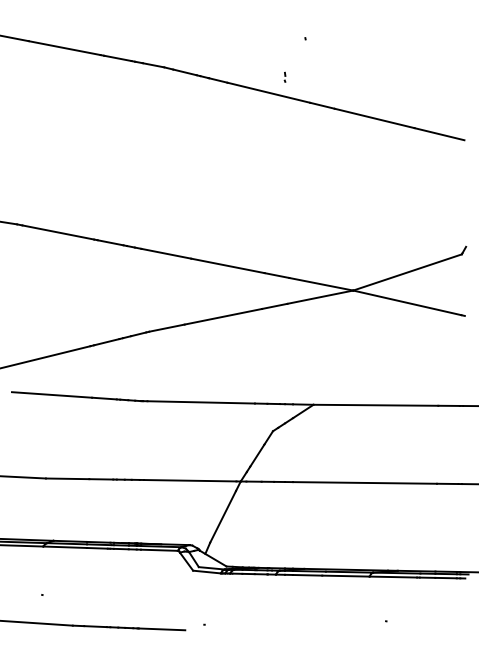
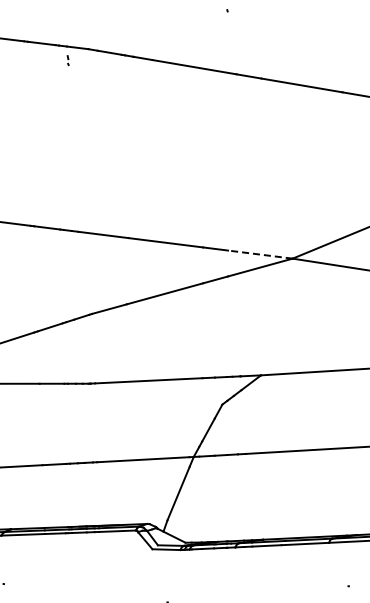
part: (284, 76) -> (67, 59), moved
line: (321, 284) -> (260, 254), solid -> dashed

